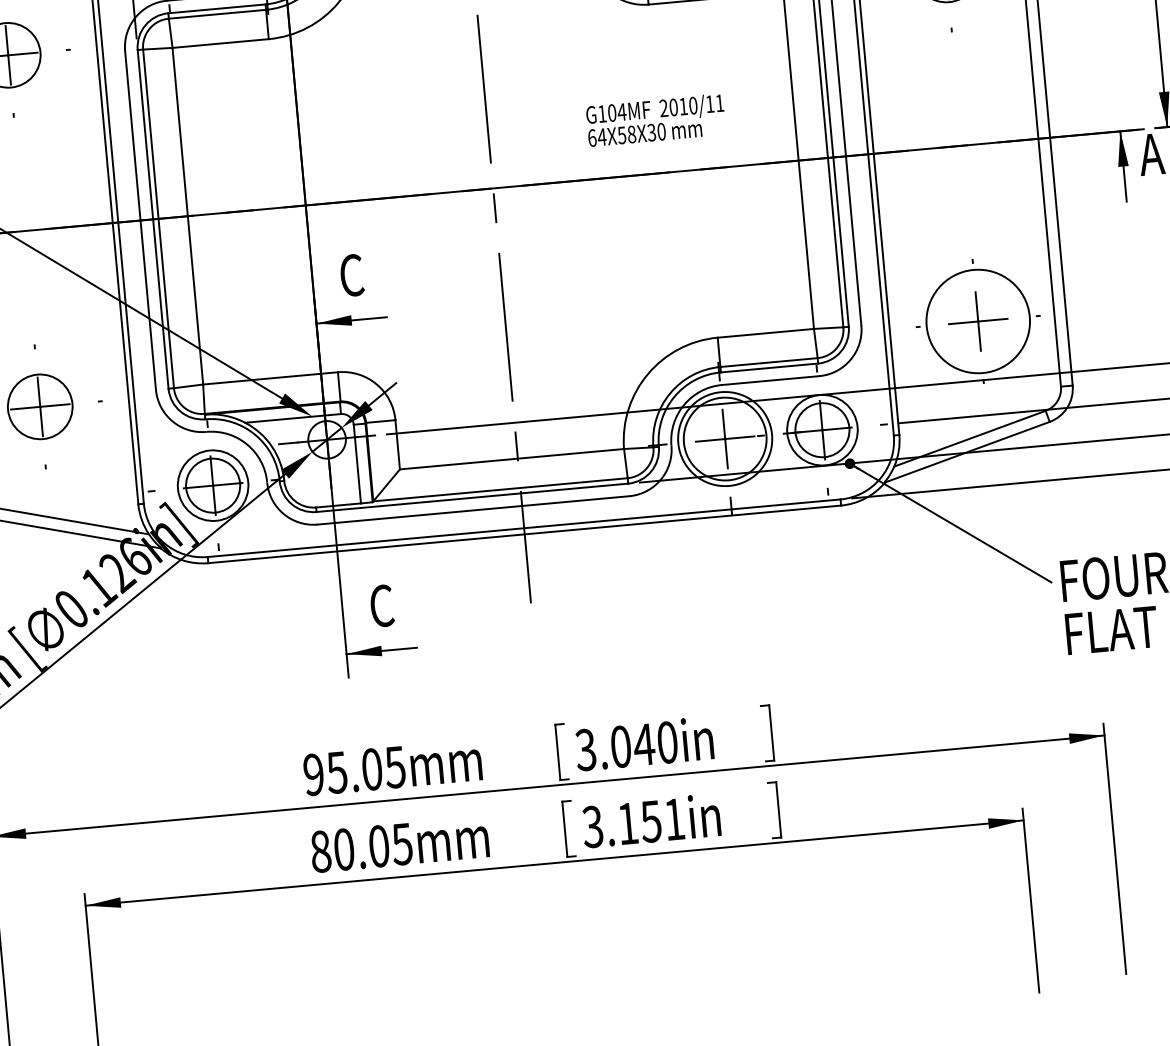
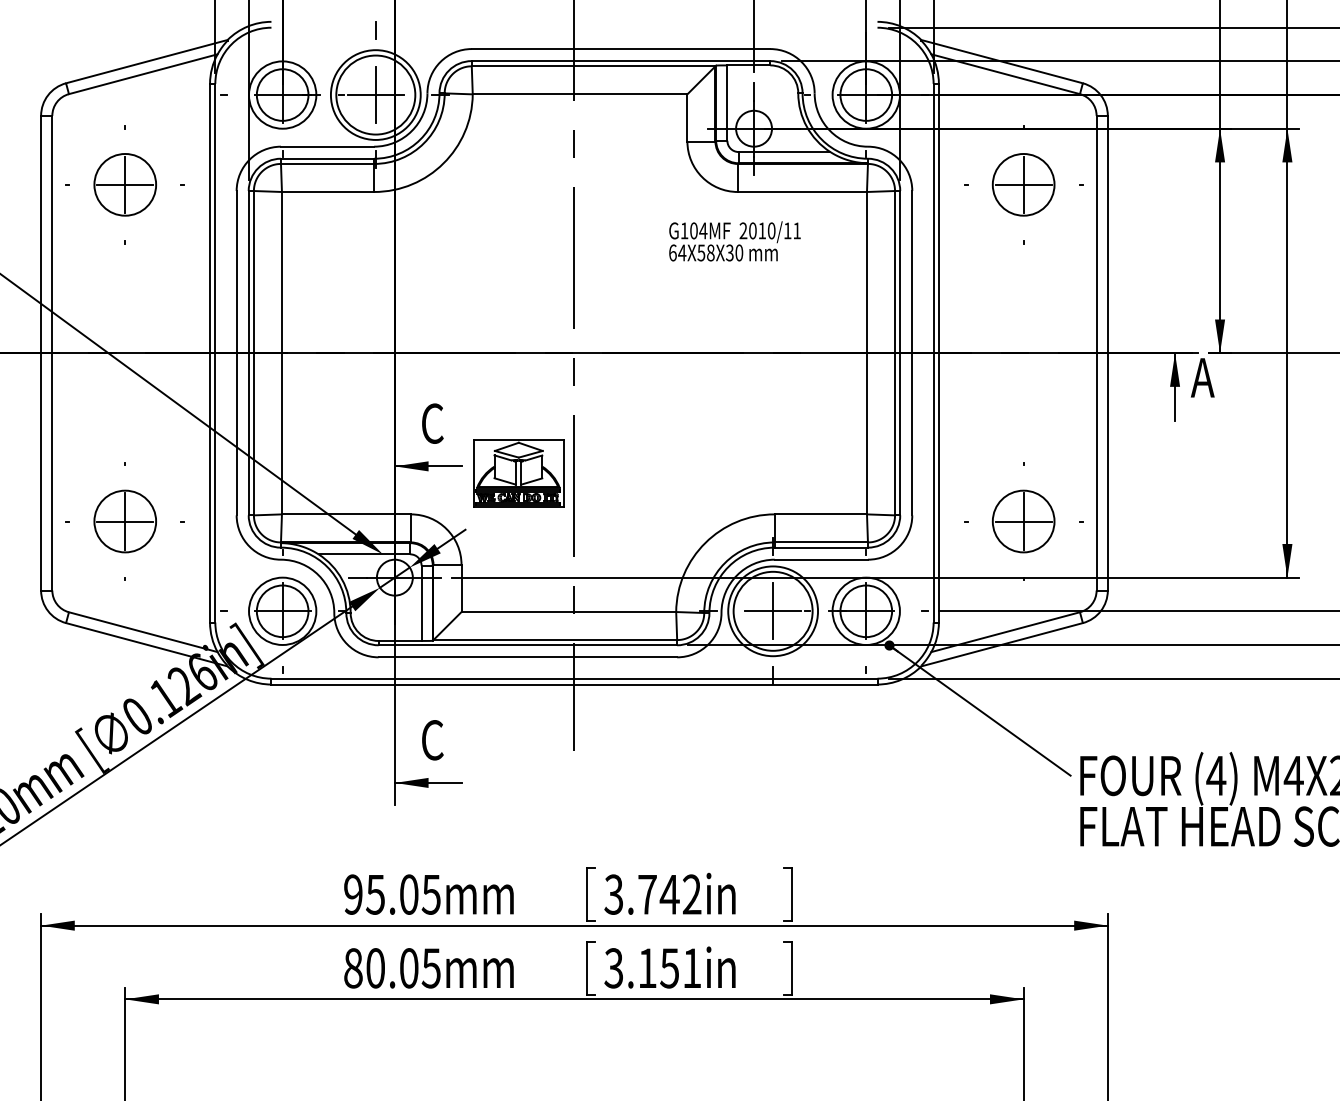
text: (655, 120) -> (734, 241), moved
part: (446, 319) -> (518, 473), added
circle: (978, 321) -> (1023, 521), size x0.62
text: (643, 744) -> (669, 894), 3.040in -> 3.742in

